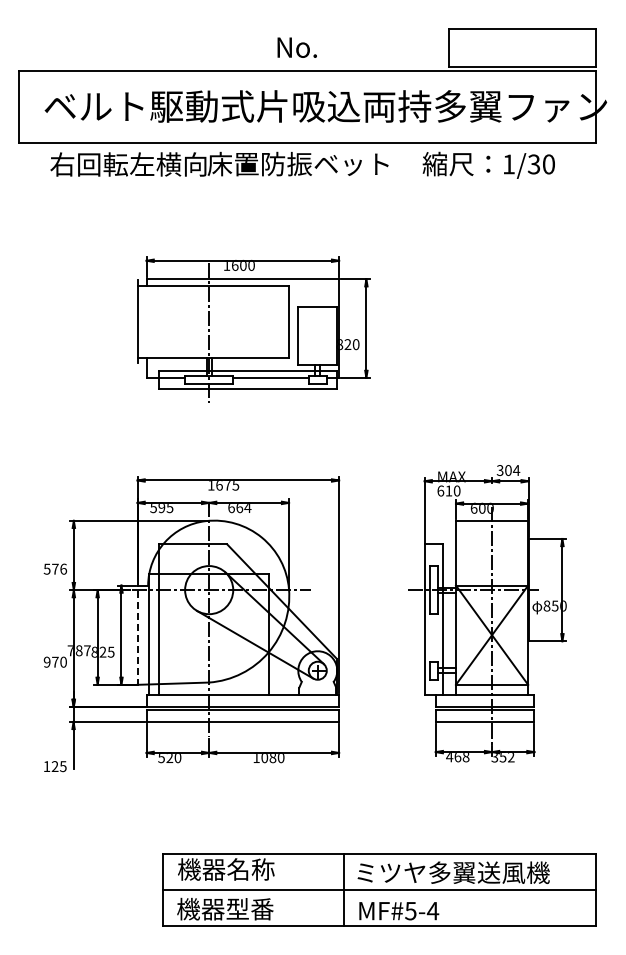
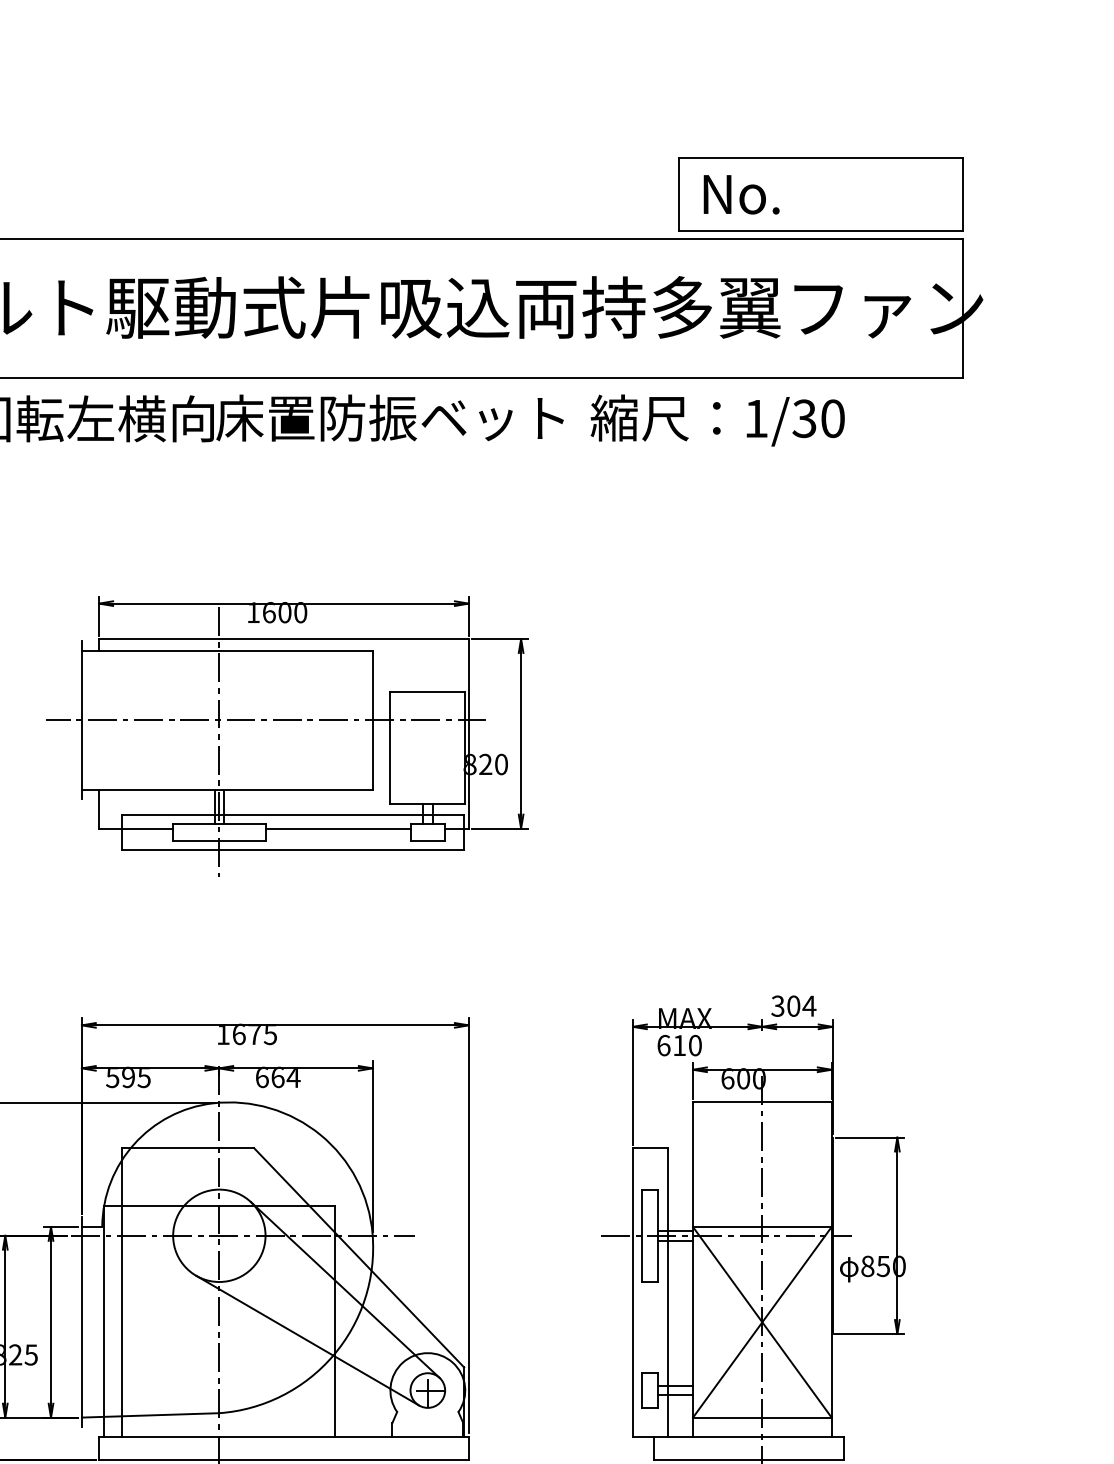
text: (296, 47) -> (740, 194), moved
text: (488, 164) -> (717, 418), moved
line: (233, 321) -> (266, 720), added
line: (137, 635) -> (81, 1322), dashed -> solid

